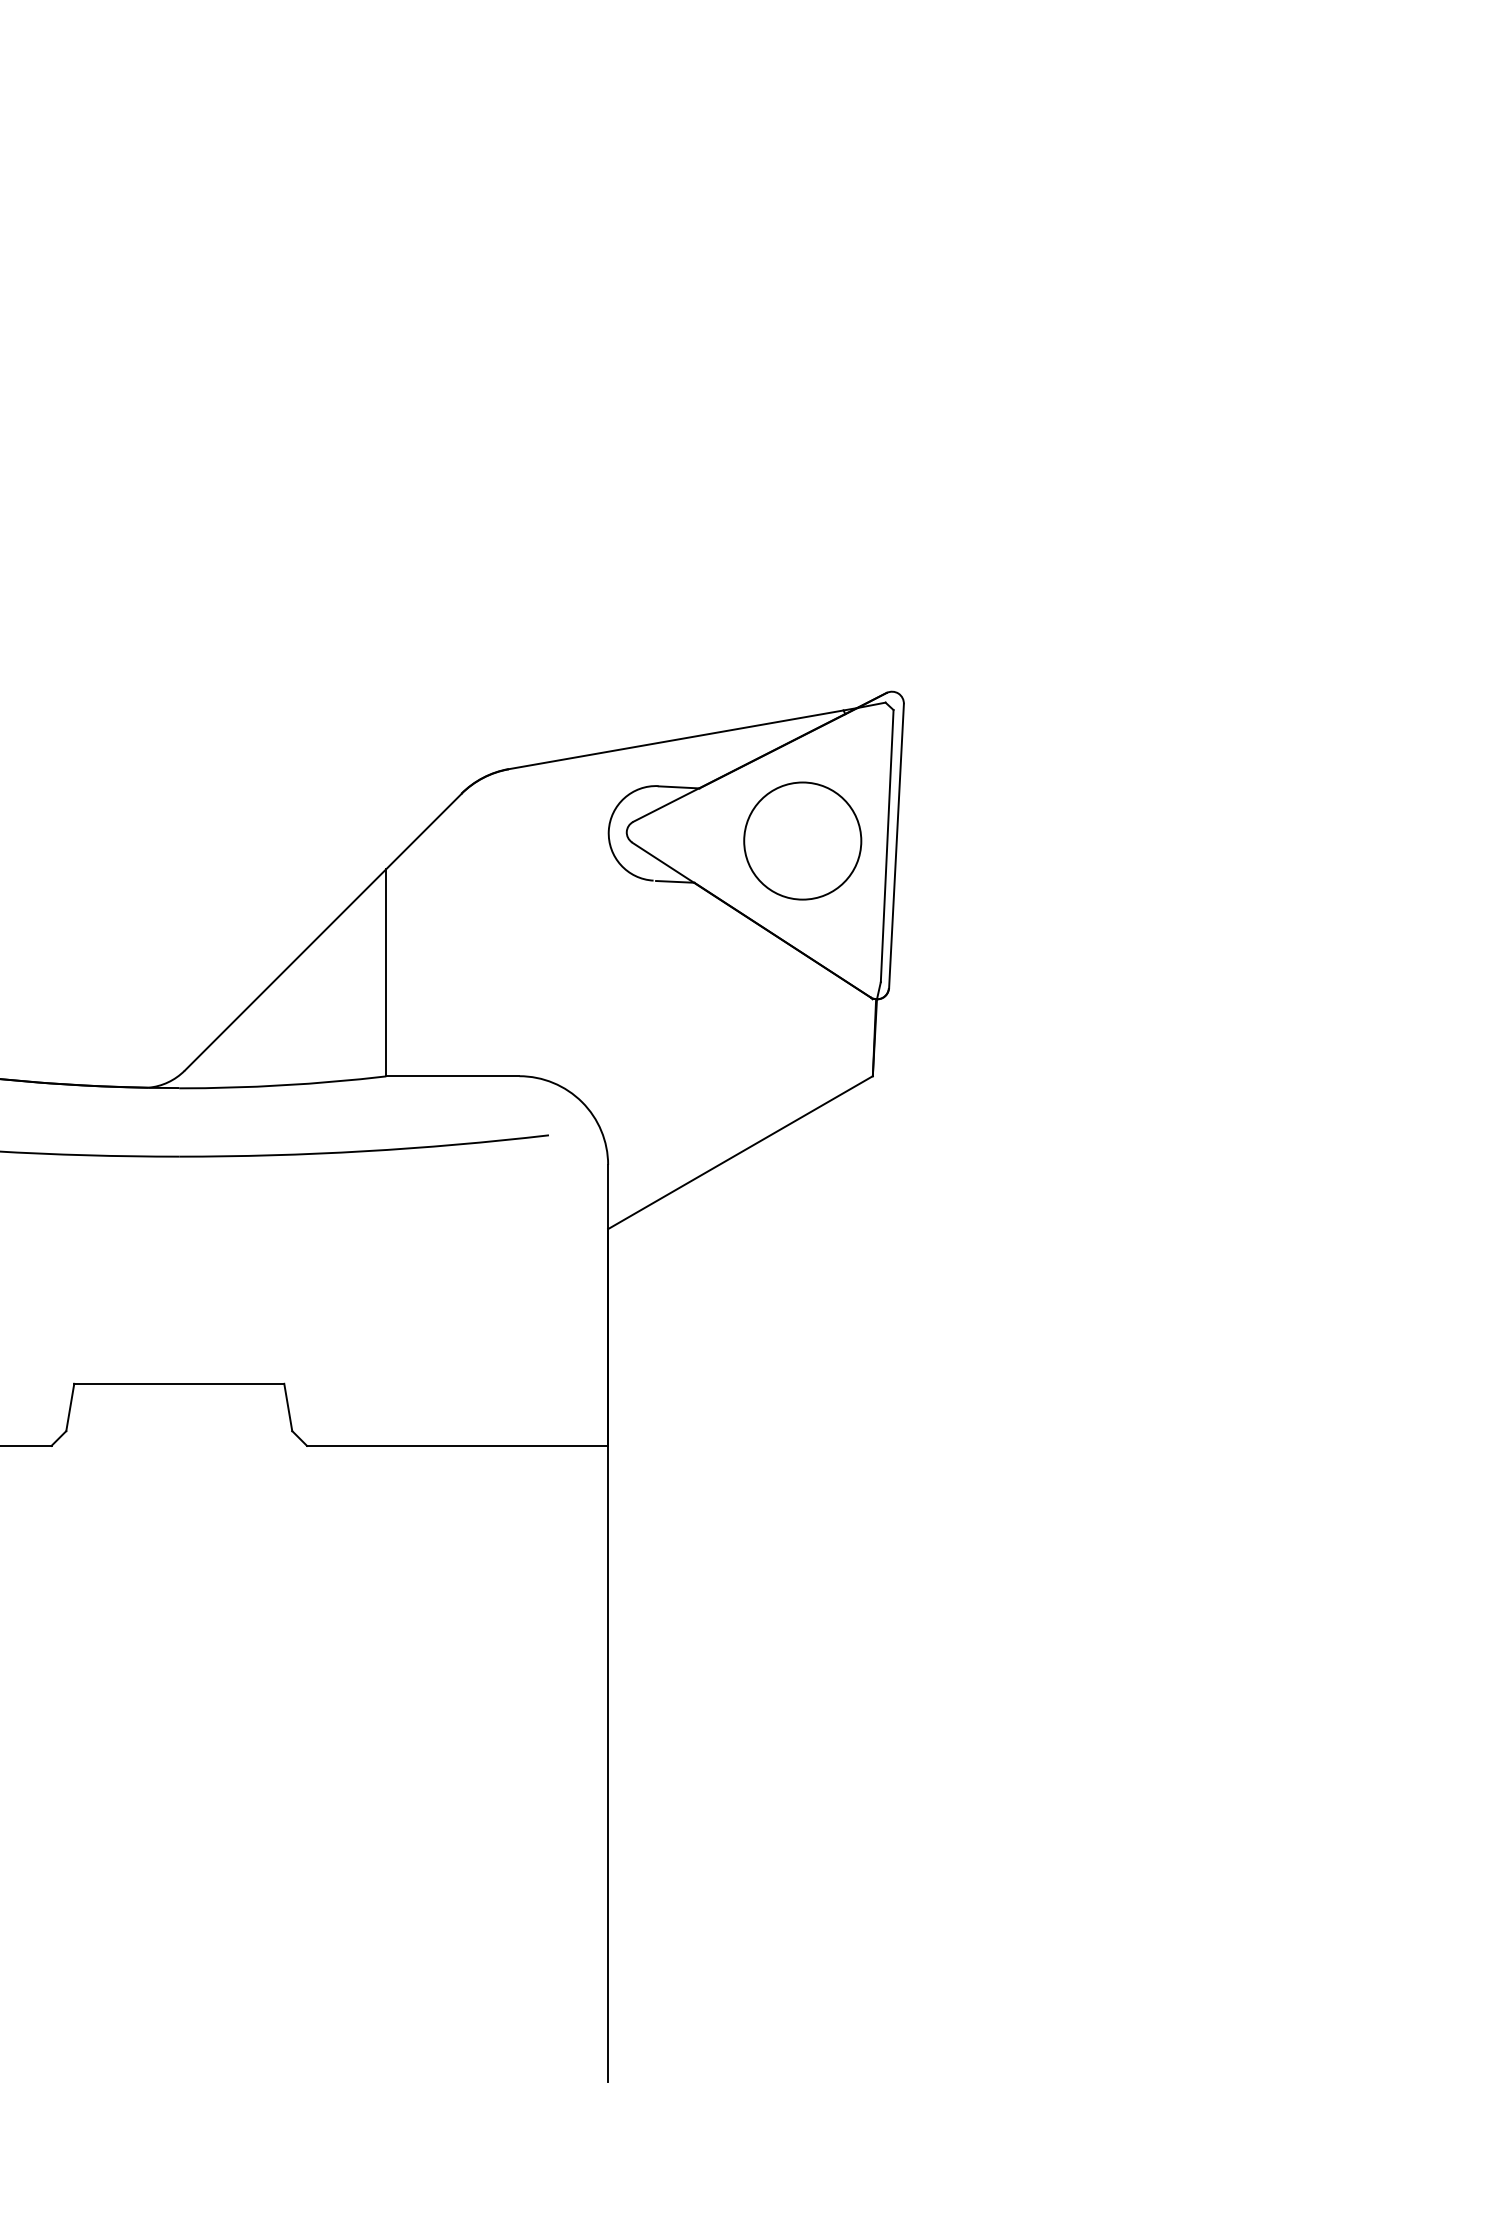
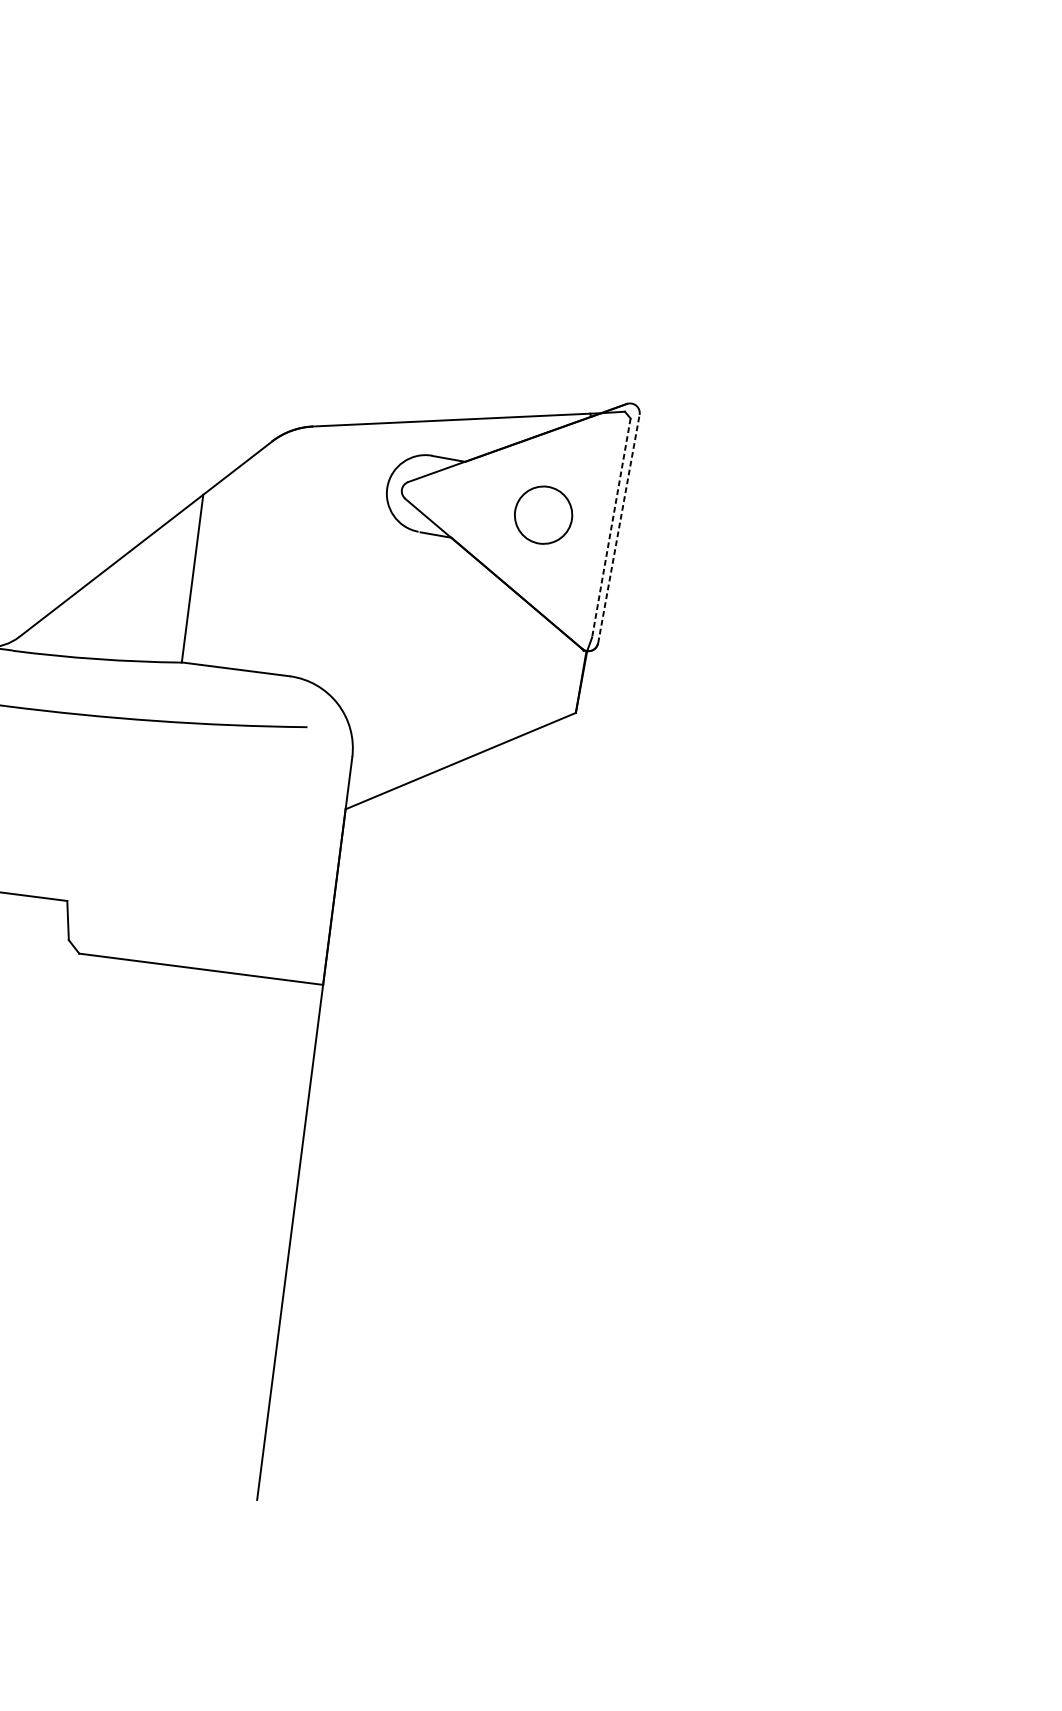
circle: (802, 840) -> (543, 514), size x0.6
line: (896, 845) -> (618, 528), solid -> dashed
line: (887, 846) -> (611, 528), solid -> dashed

